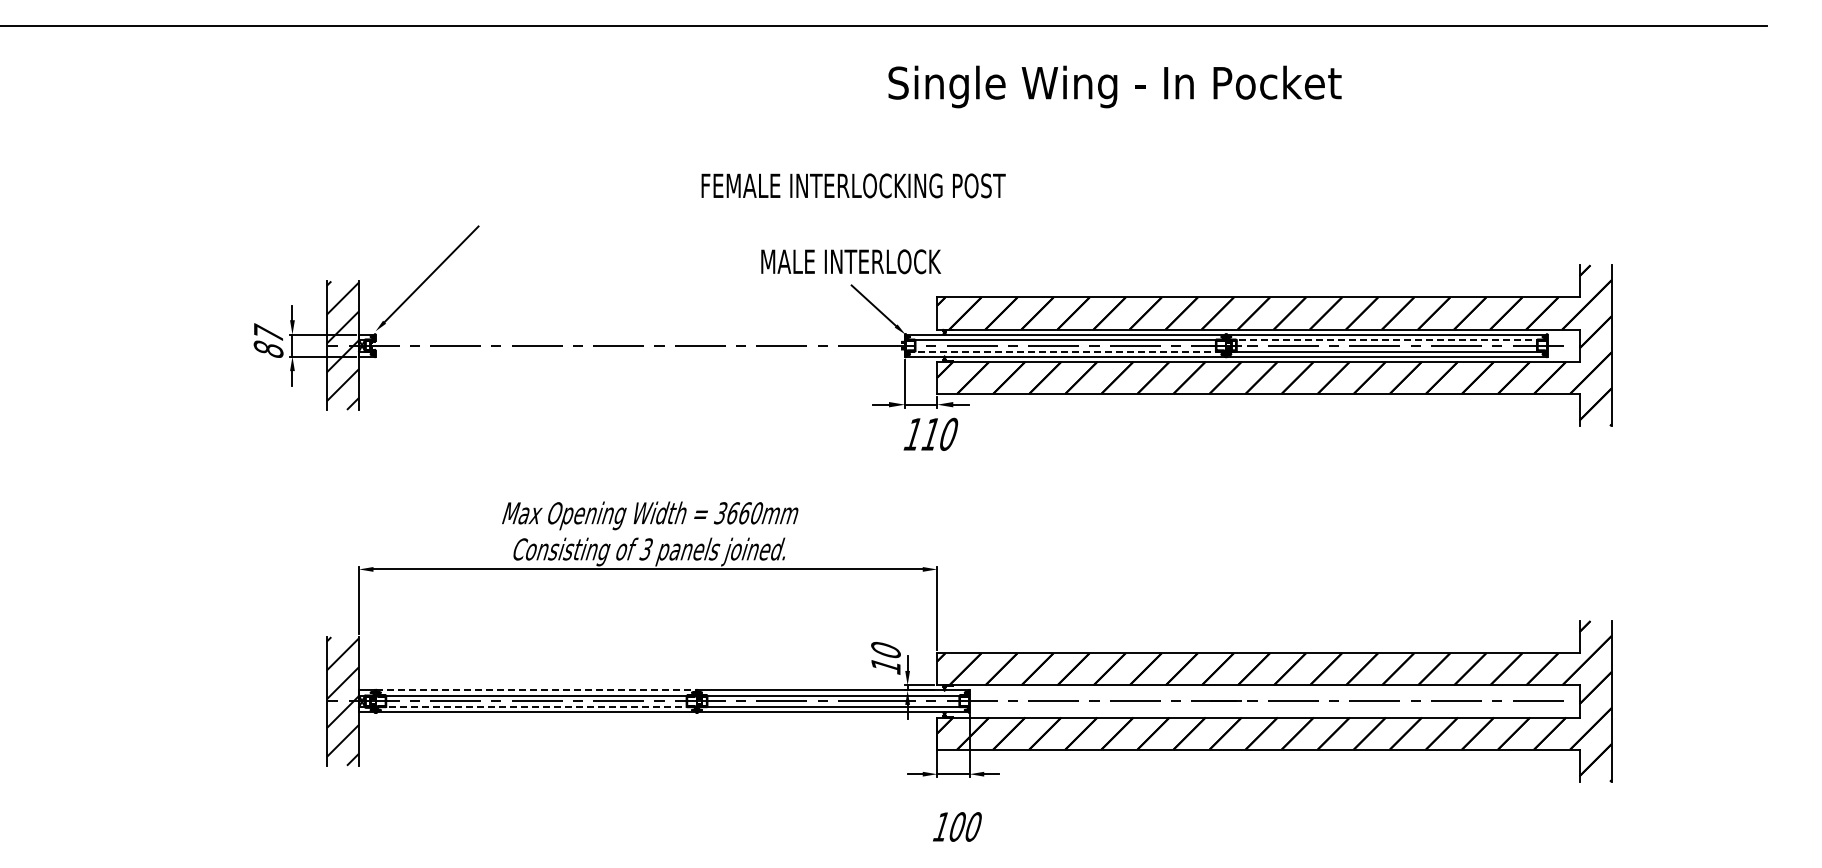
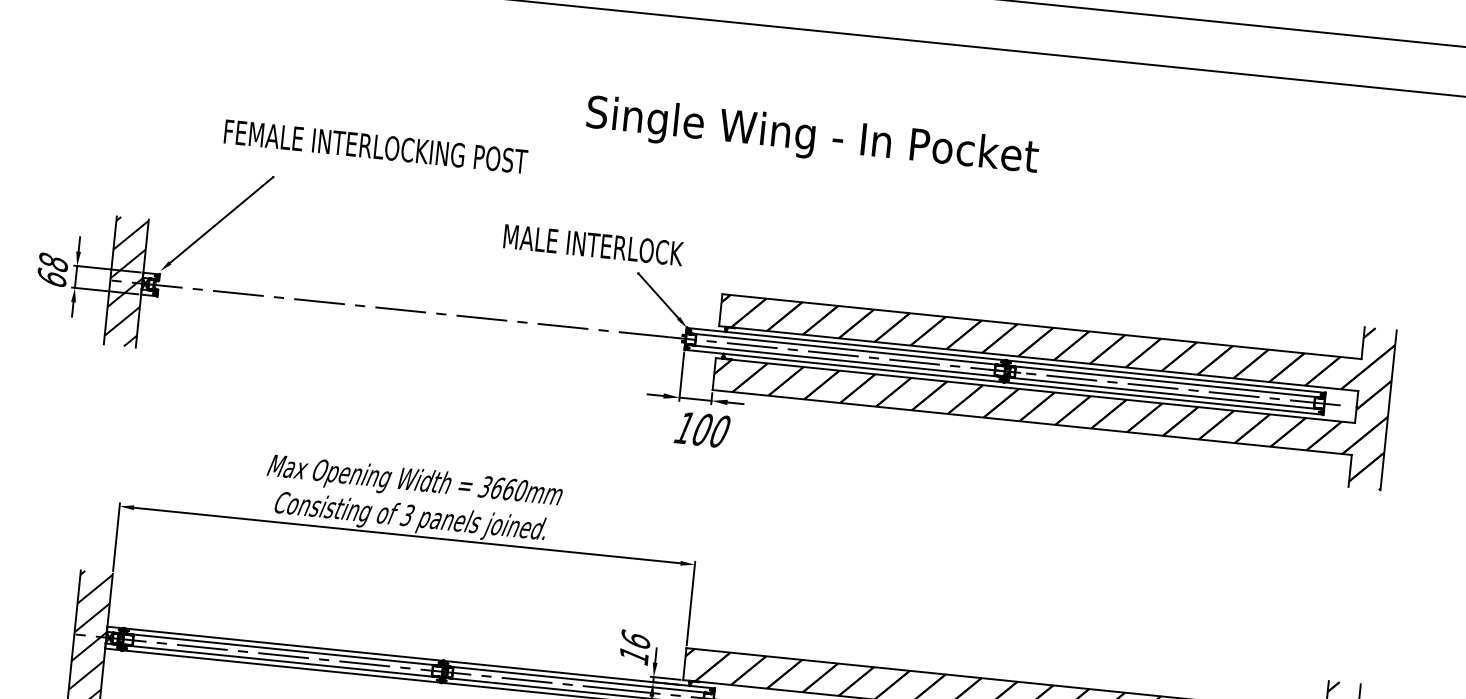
text: (1114, 86) -> (811, 137), moved
text: (853, 185) -> (375, 146), moved
text: (851, 261) -> (593, 244), moved
line: (1386, 339) -> (1165, 381), dashed -> solid
text: (268, 340) -> (52, 269), 87 -> 68
line: (1065, 351) -> (844, 360), dashed -> solid
text: (930, 433) -> (701, 428), 110 -> 100
text: (885, 649) -> (635, 639), 10 -> 16
line: (536, 690) -> (284, 644), dashed -> solid
line: (536, 707) -> (282, 661), dashed -> solid

